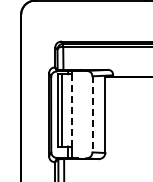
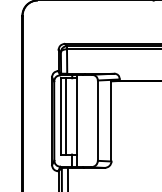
line: (72, 110) -> (76, 116), dashed -> solid
line: (92, 114) -> (97, 120), dashed -> solid

